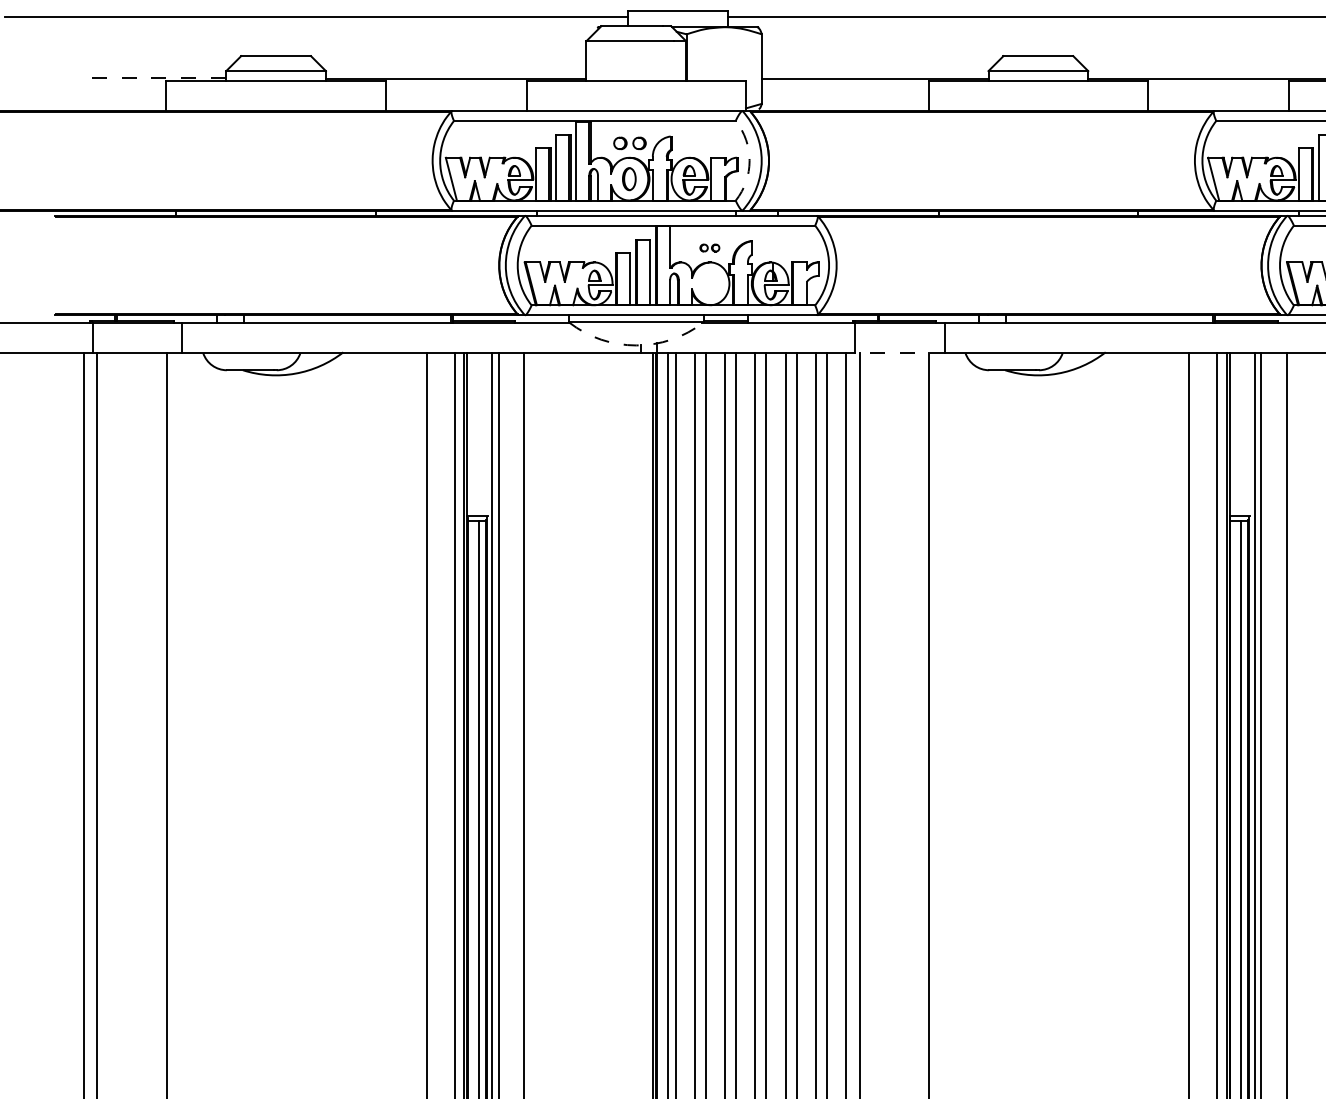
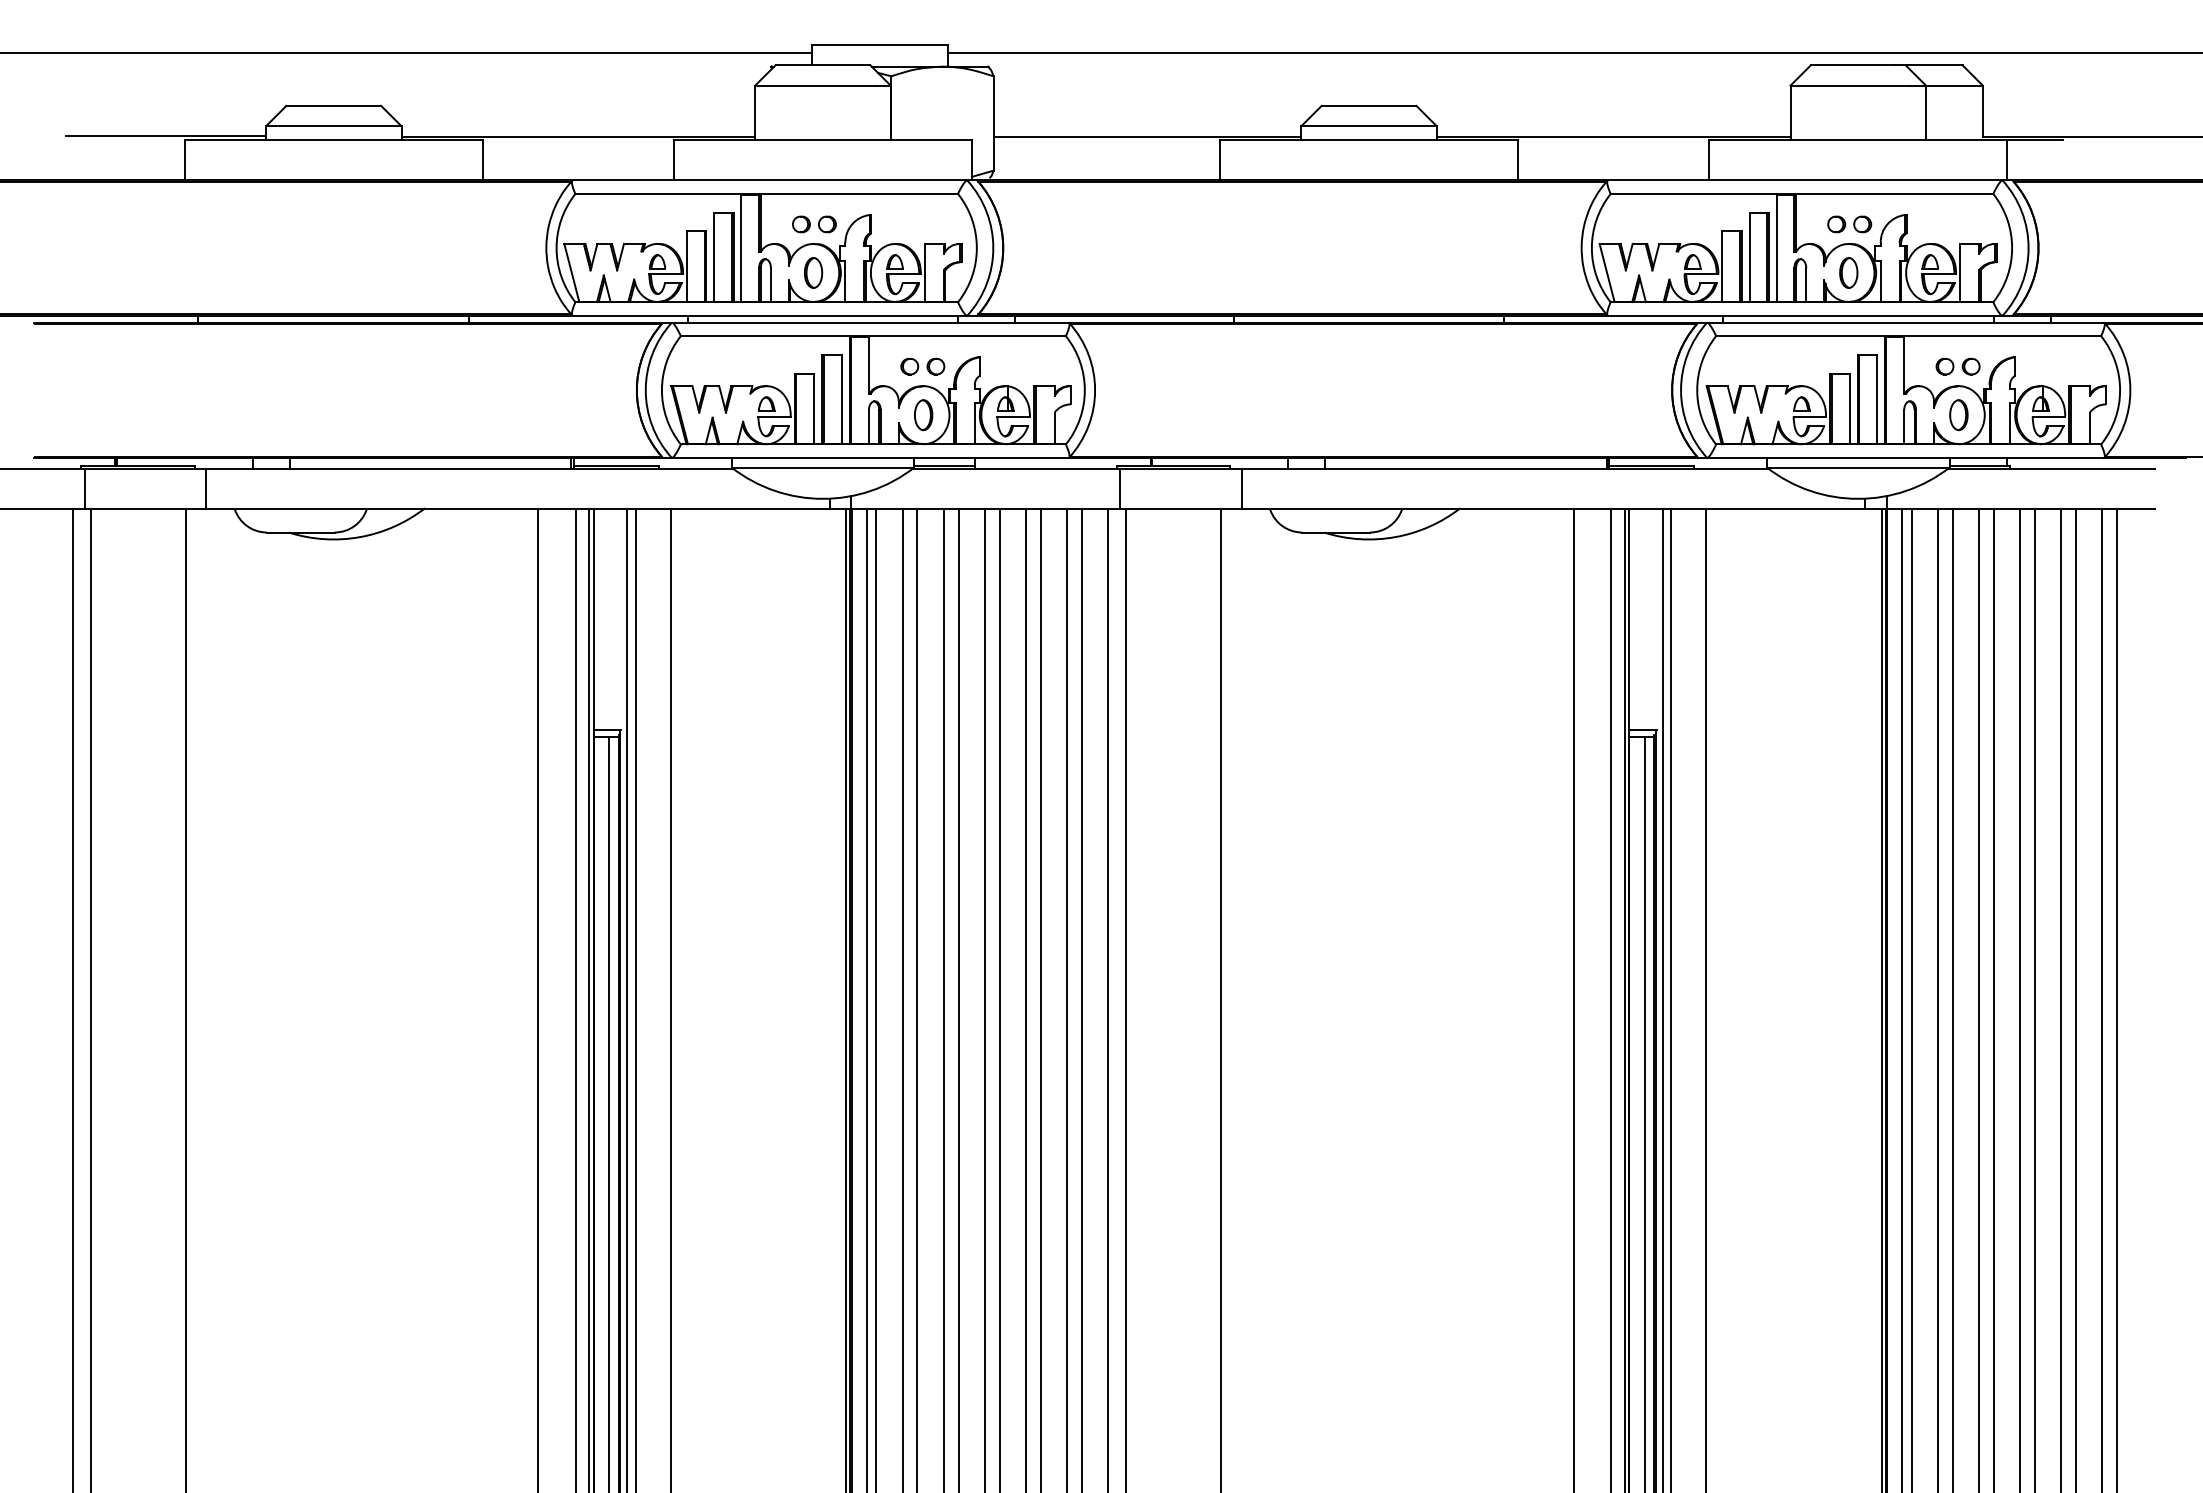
line: (152, 77) -> (166, 135), dashed -> solid
arc: (749, 161) -> (976, 248), dashed -> solid
part: (709, 248) -> (922, 366), size x1.67
part: (710, 284) -> (923, 415), added
arc: (635, 345) -> (822, 498), dashed -> solid
line: (899, 353) -> (1180, 509), dashed -> solid

